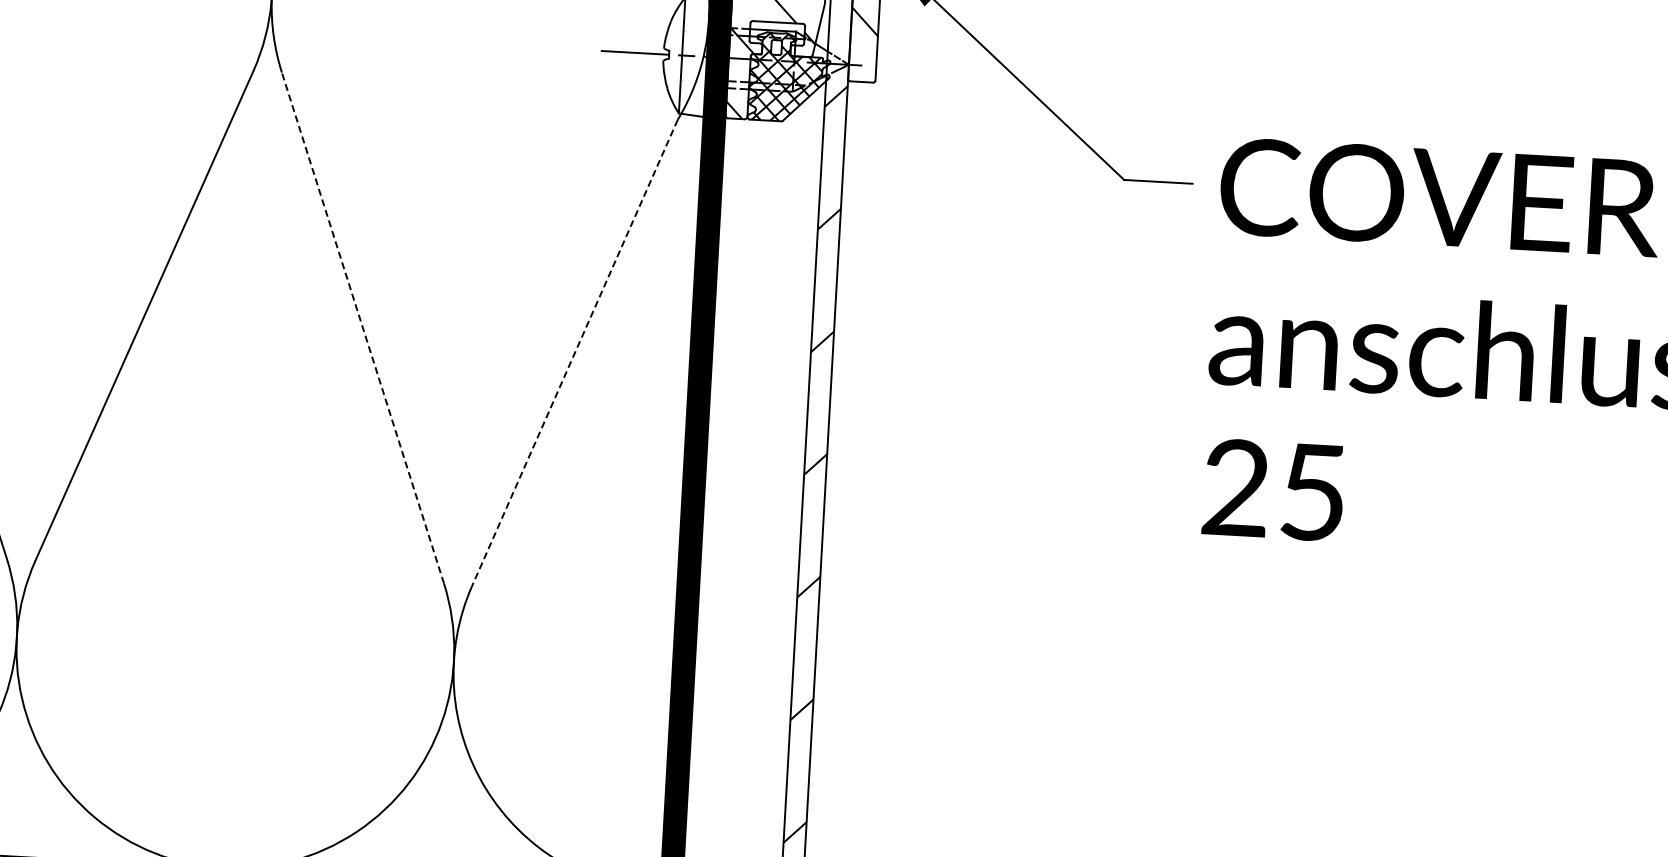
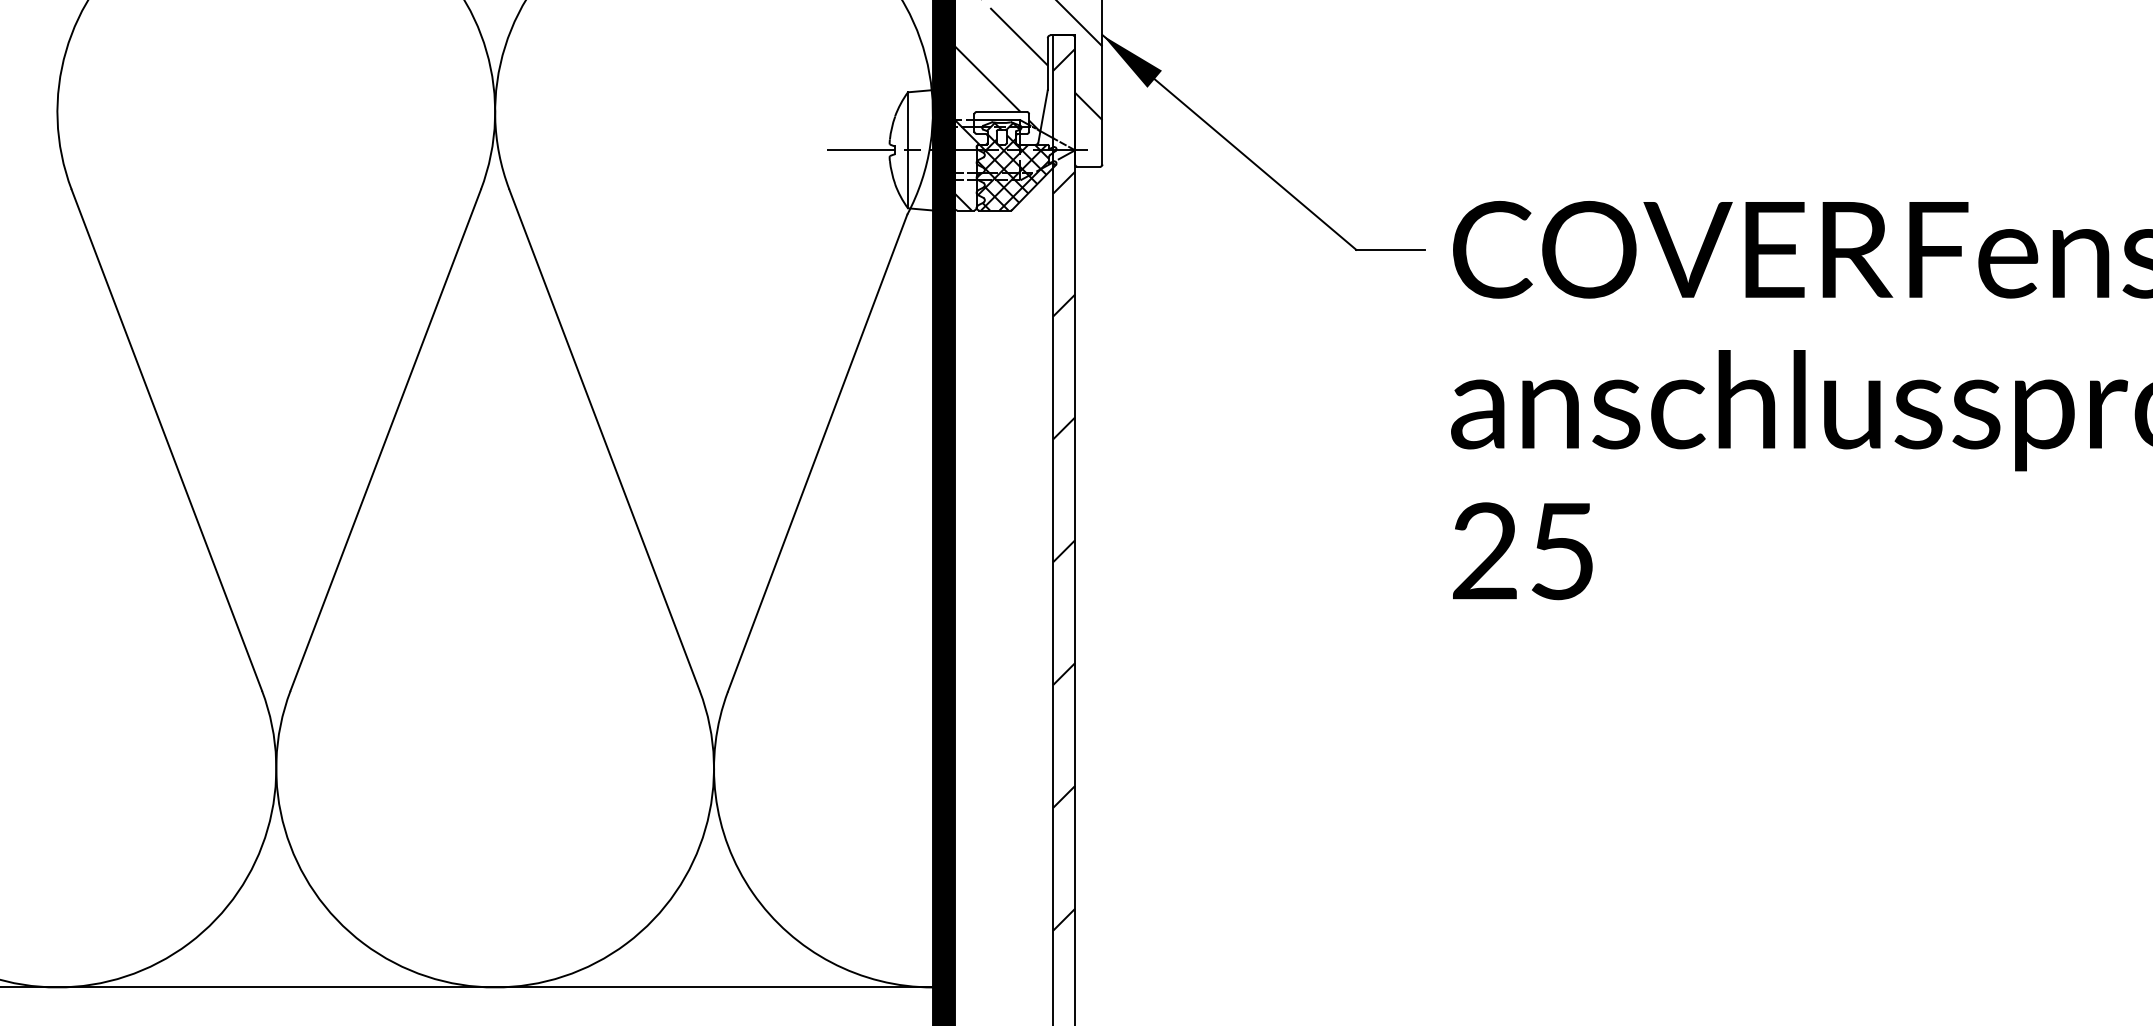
line: (362, 327) -> (604, 439), dashed -> solid
line: (574, 353) -> (817, 453), dashed -> solid

